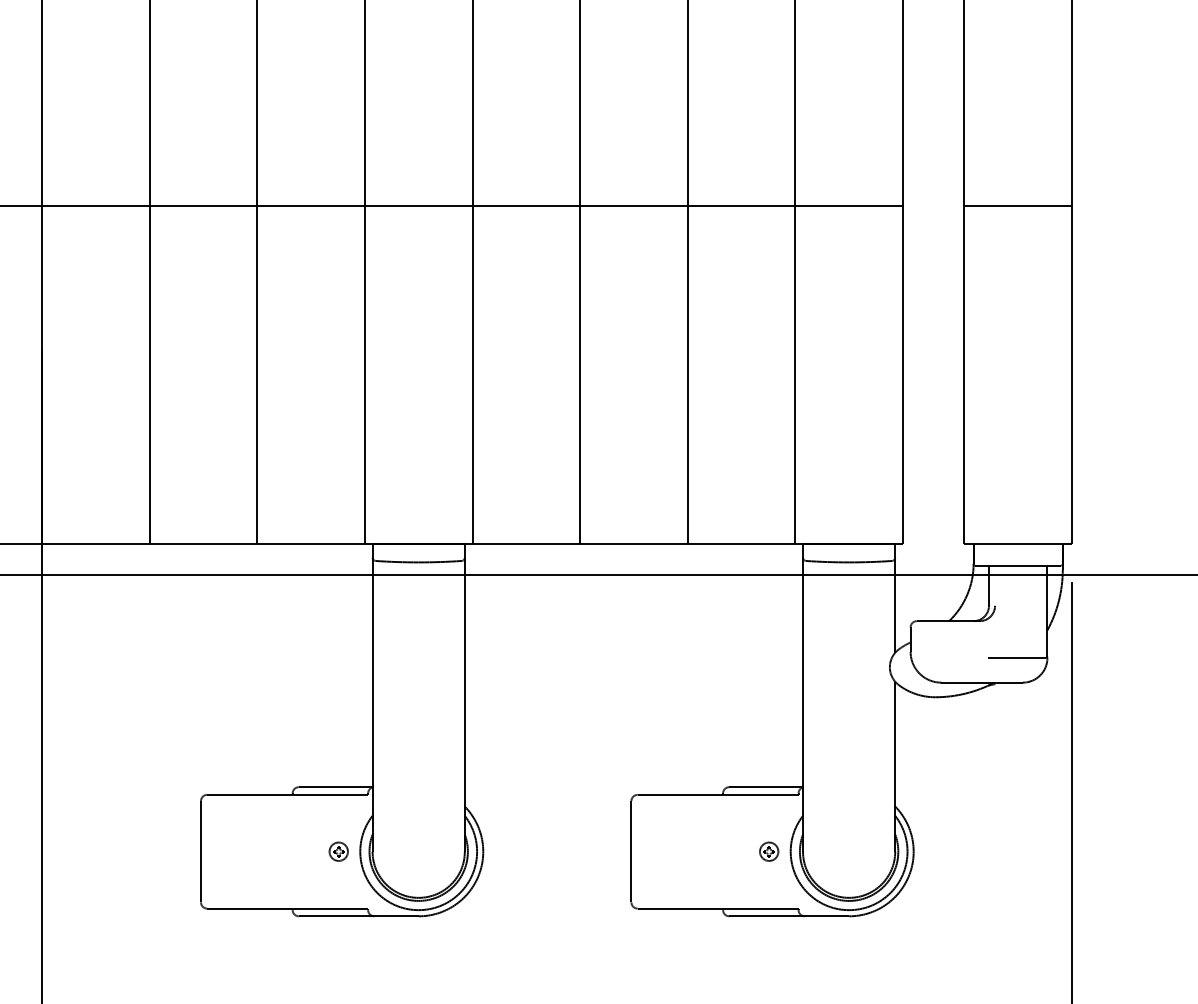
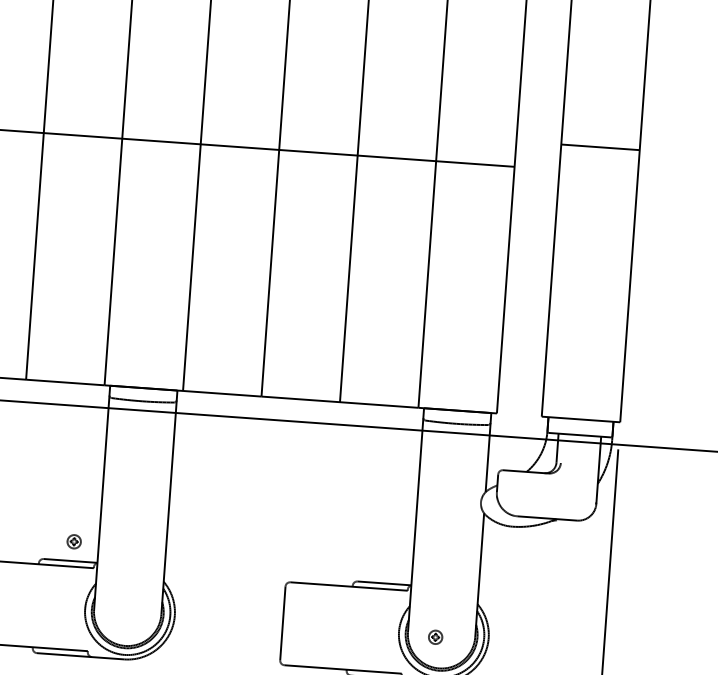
line: (1018, 206) -> (600, 147), moved
line: (1016, 658) -> (573, 502), removed
part: (338, 851) -> (74, 541), moved
part: (769, 851) -> (435, 637), moved

